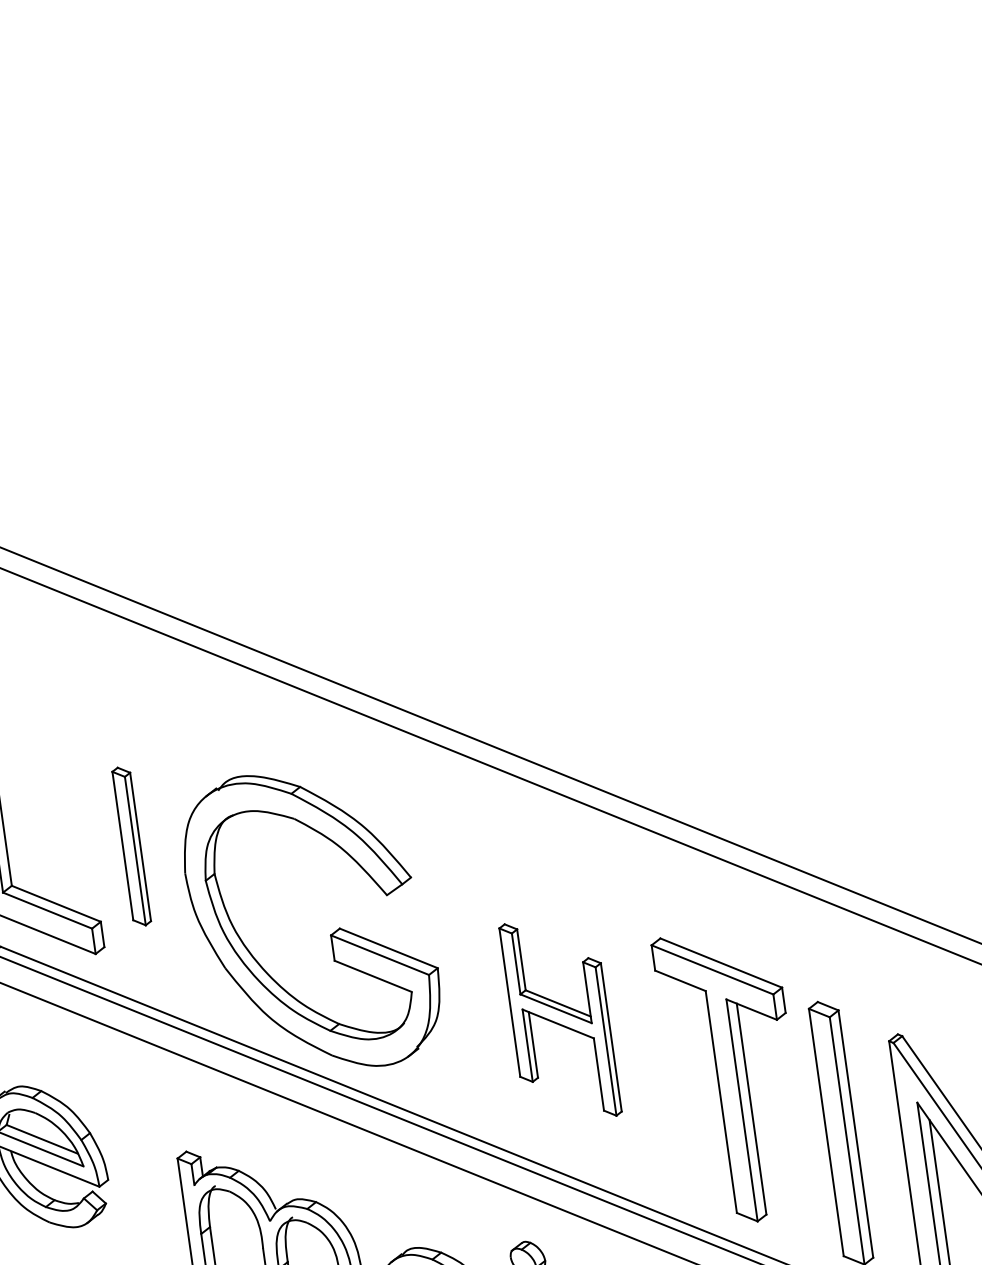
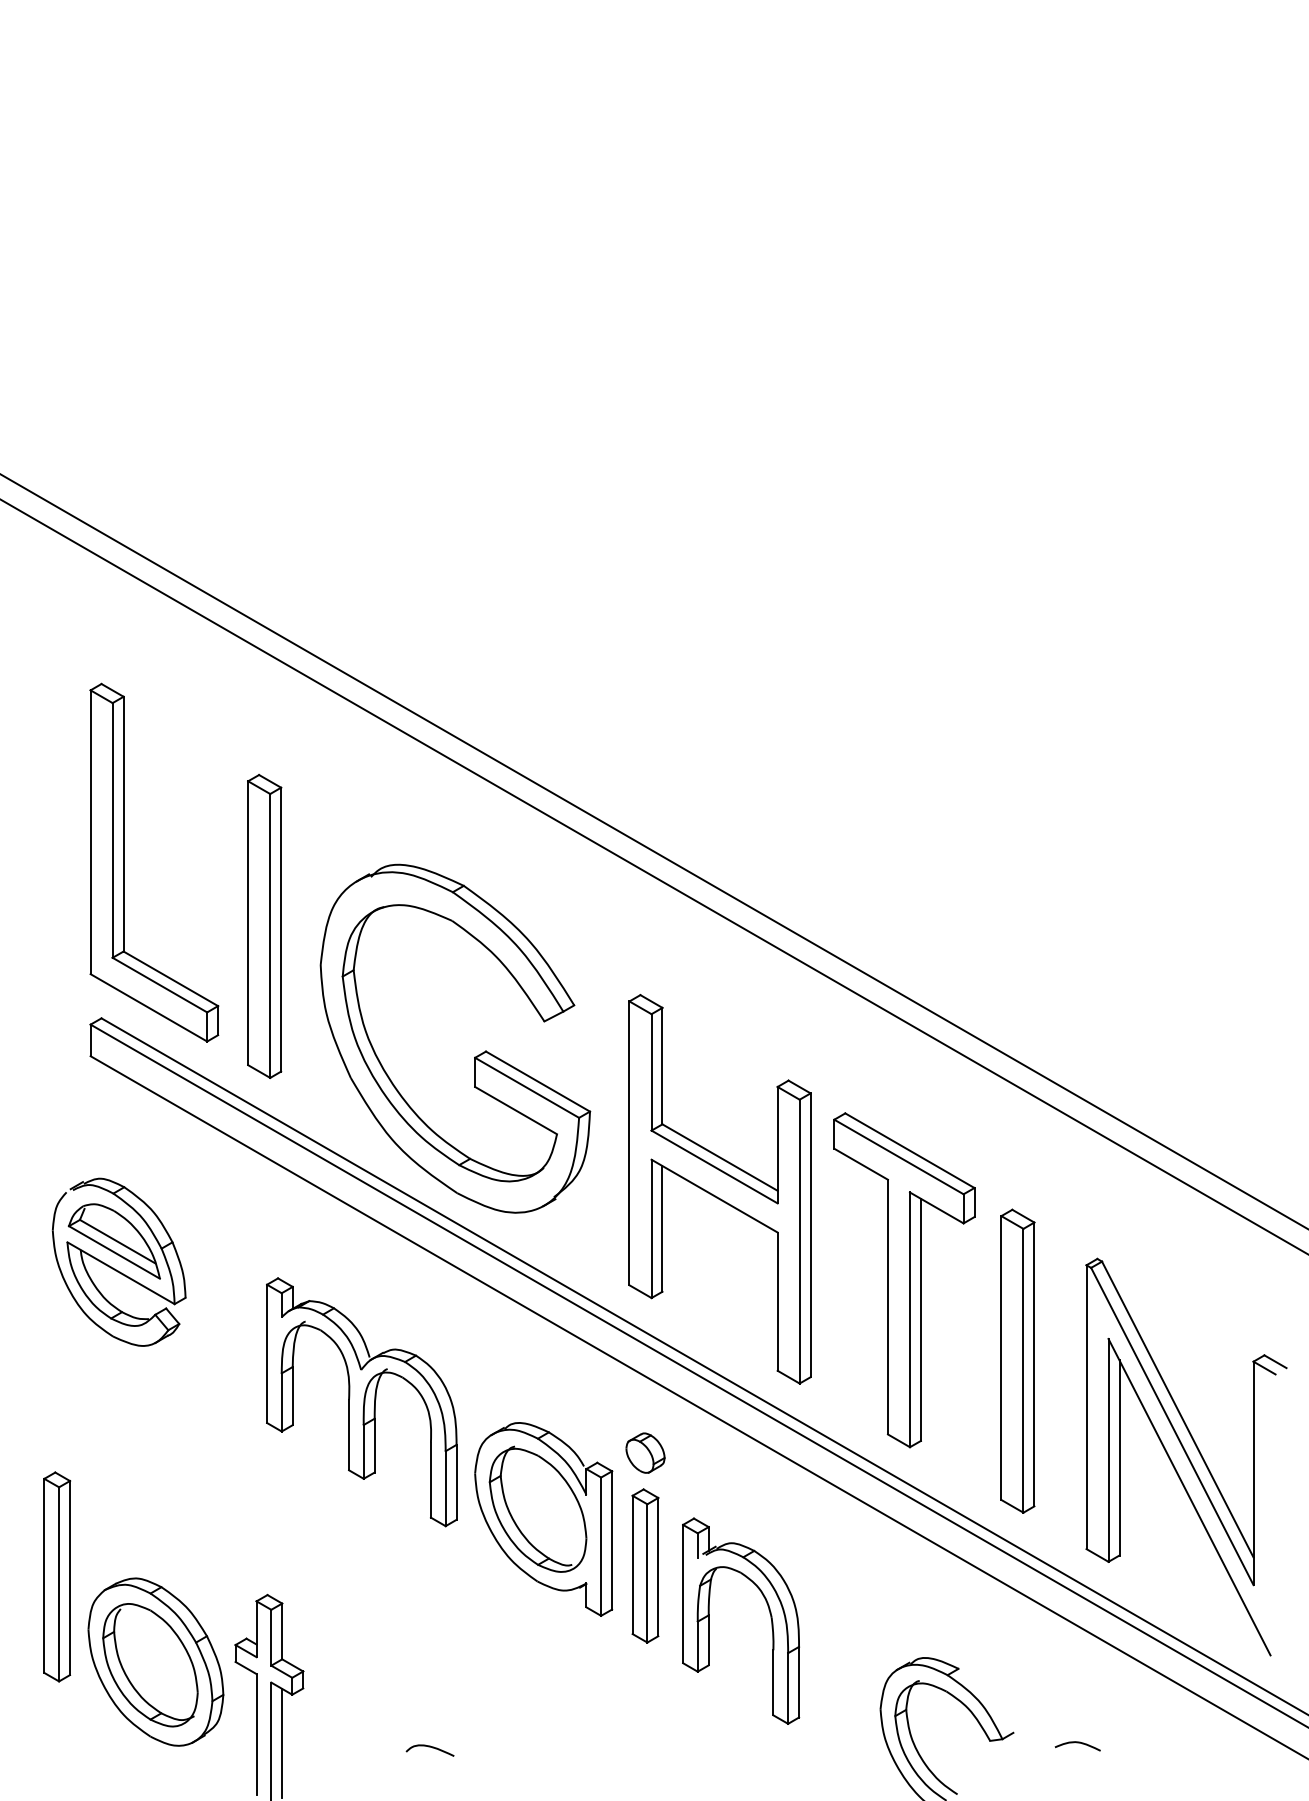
part: (131, 845) -> (264, 925), size x1.67
part: (560, 1020) -> (719, 1189), size x1.67

